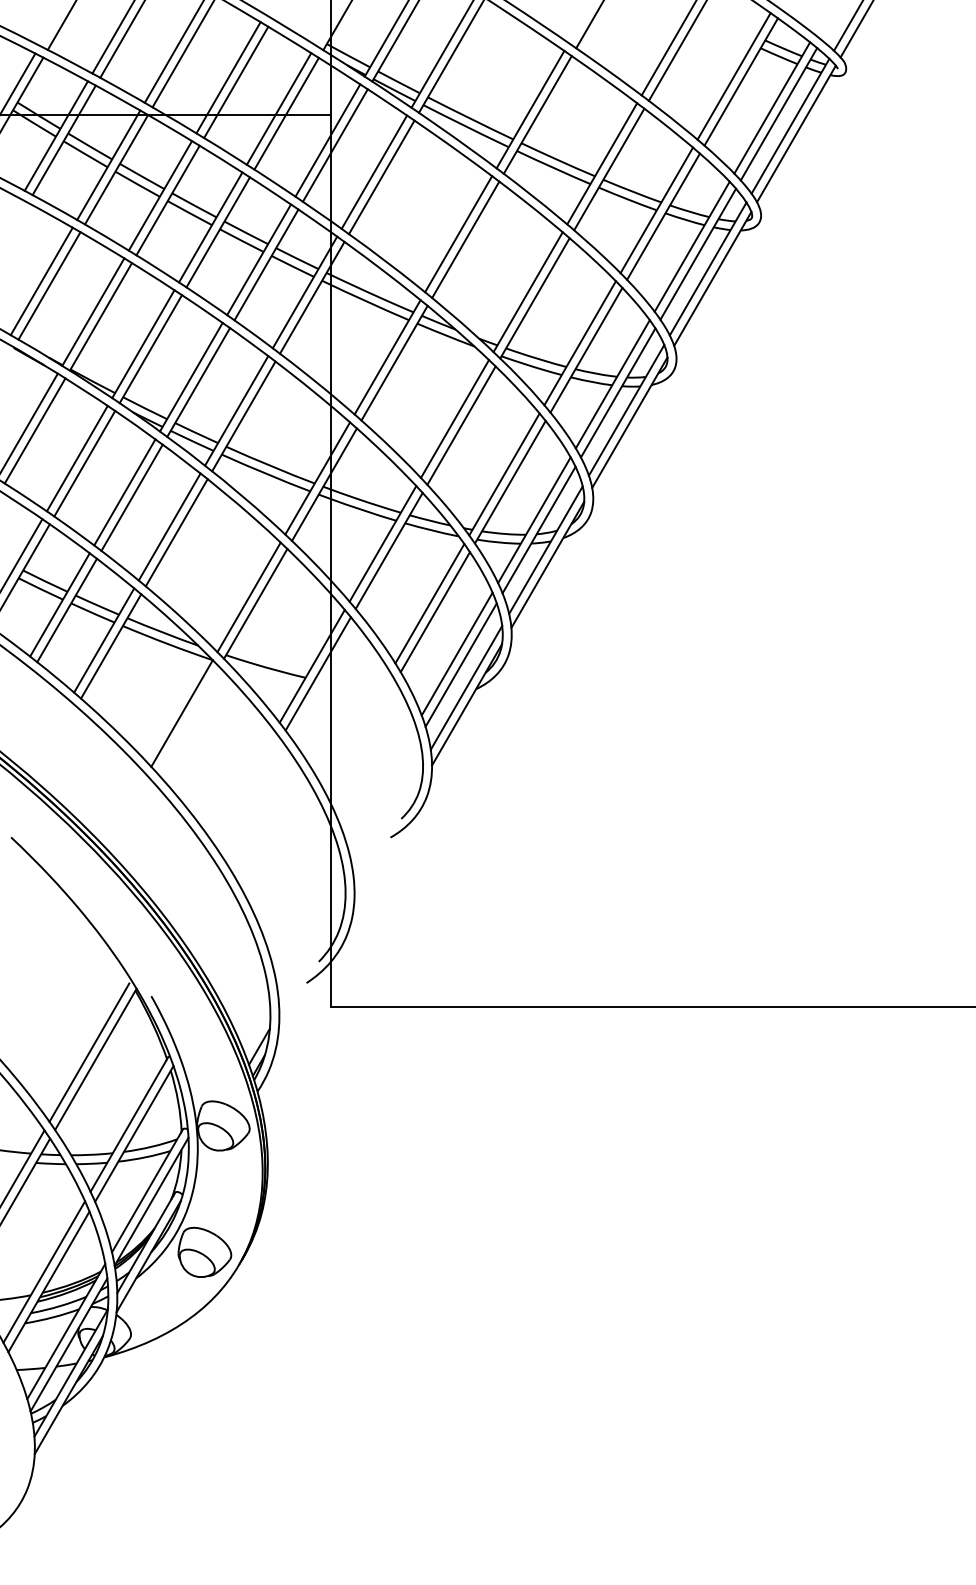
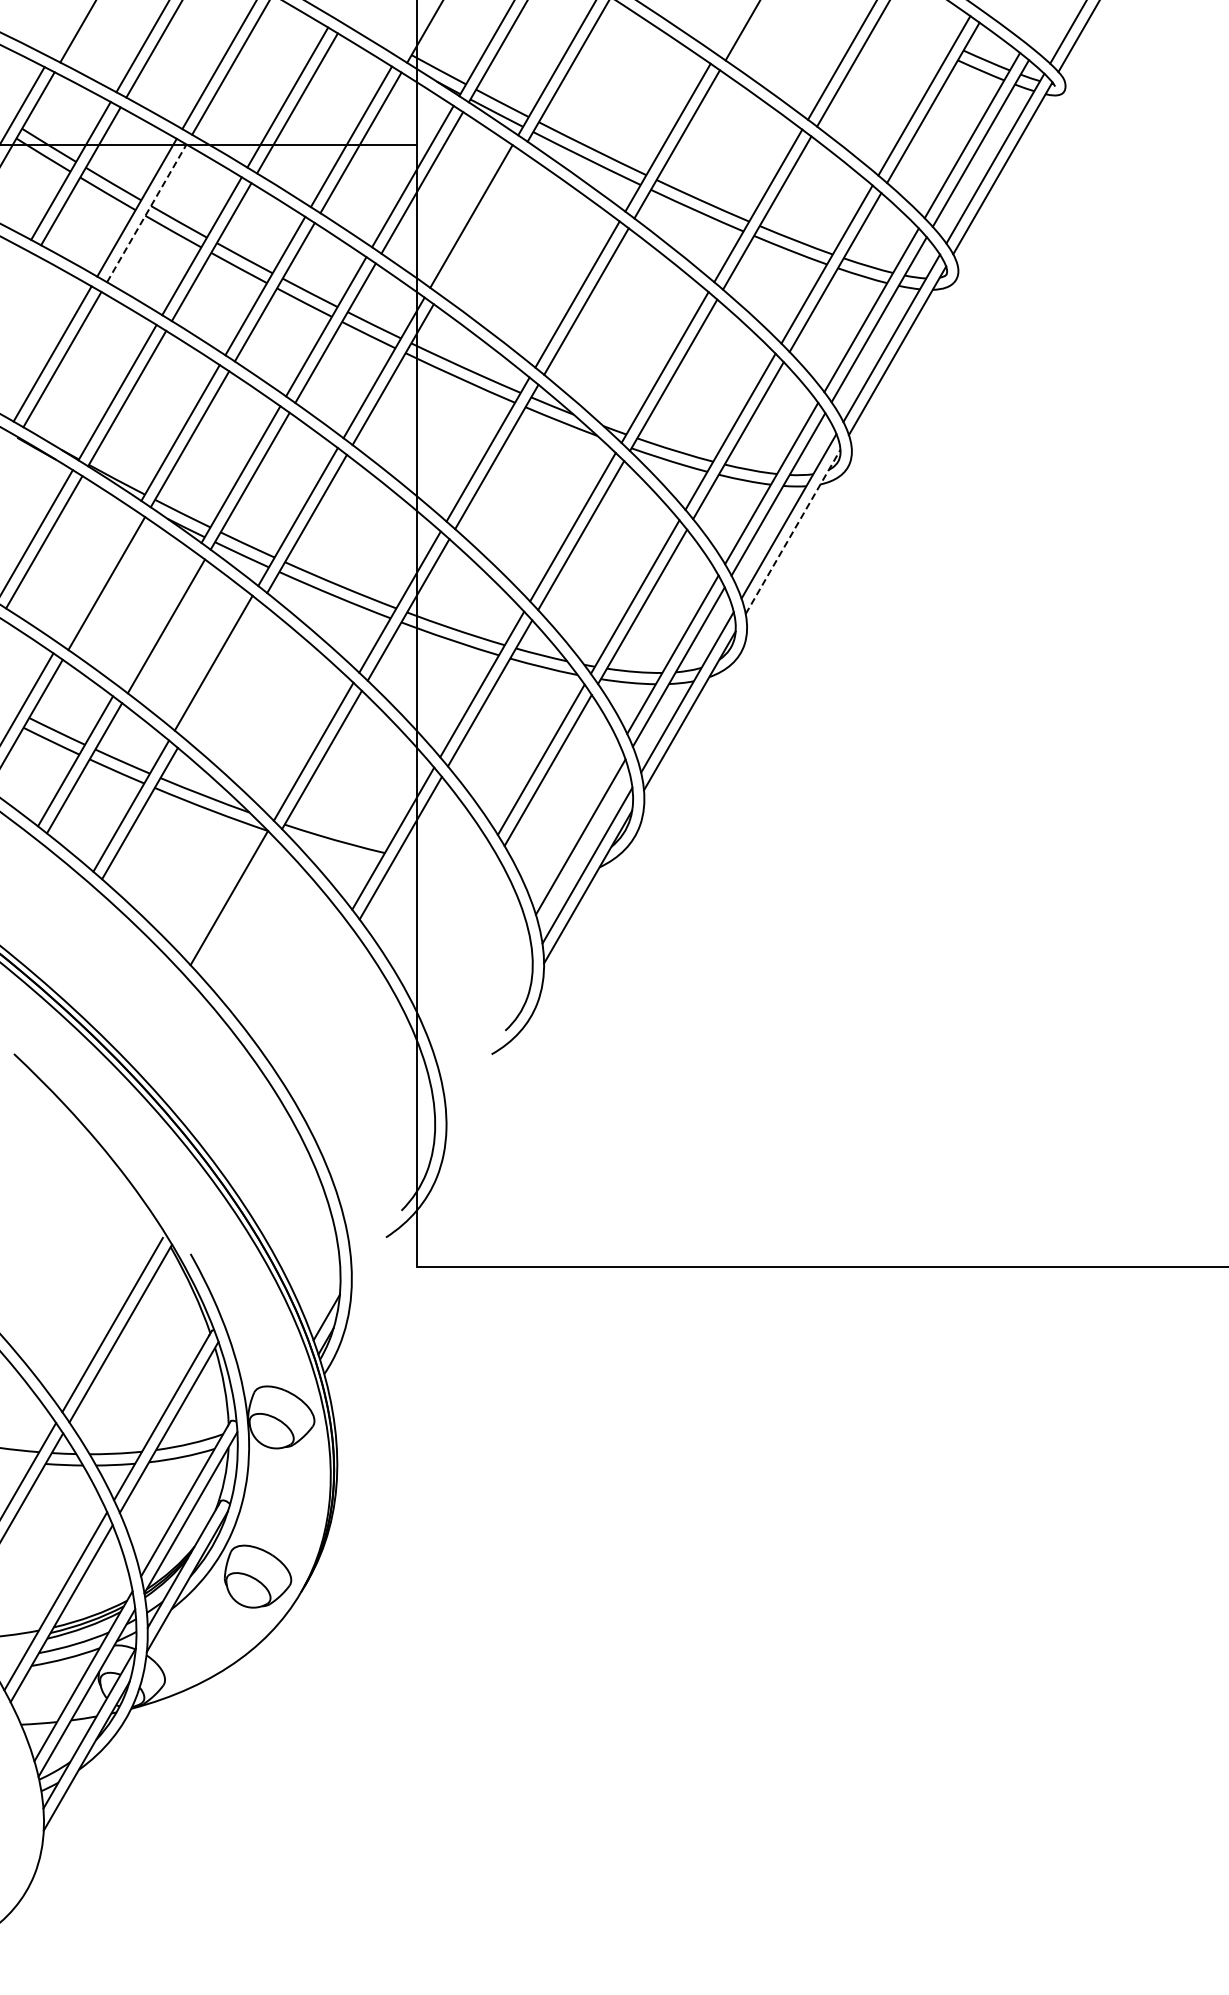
line: (117, 169) -> (147, 212), solid -> dashed
line: (381, 176) -> (480, 222), removed
line: (630, 422) -> (793, 531), solid -> dashed
line: (77, 458) -> (97, 576), removed
line: (124, 492) -> (156, 619), removed
line: (176, 532) -> (222, 669), removed
line: (457, 653) -> (575, 822), removed

